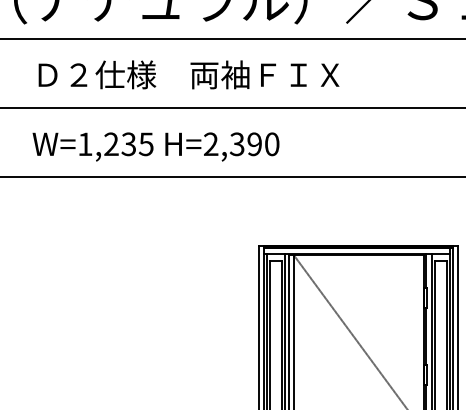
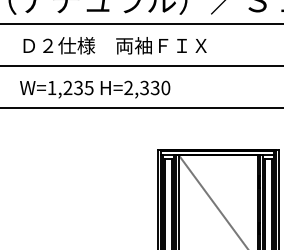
text: (253, 145) -> (154, 88), H=2,390 -> H=2,330

